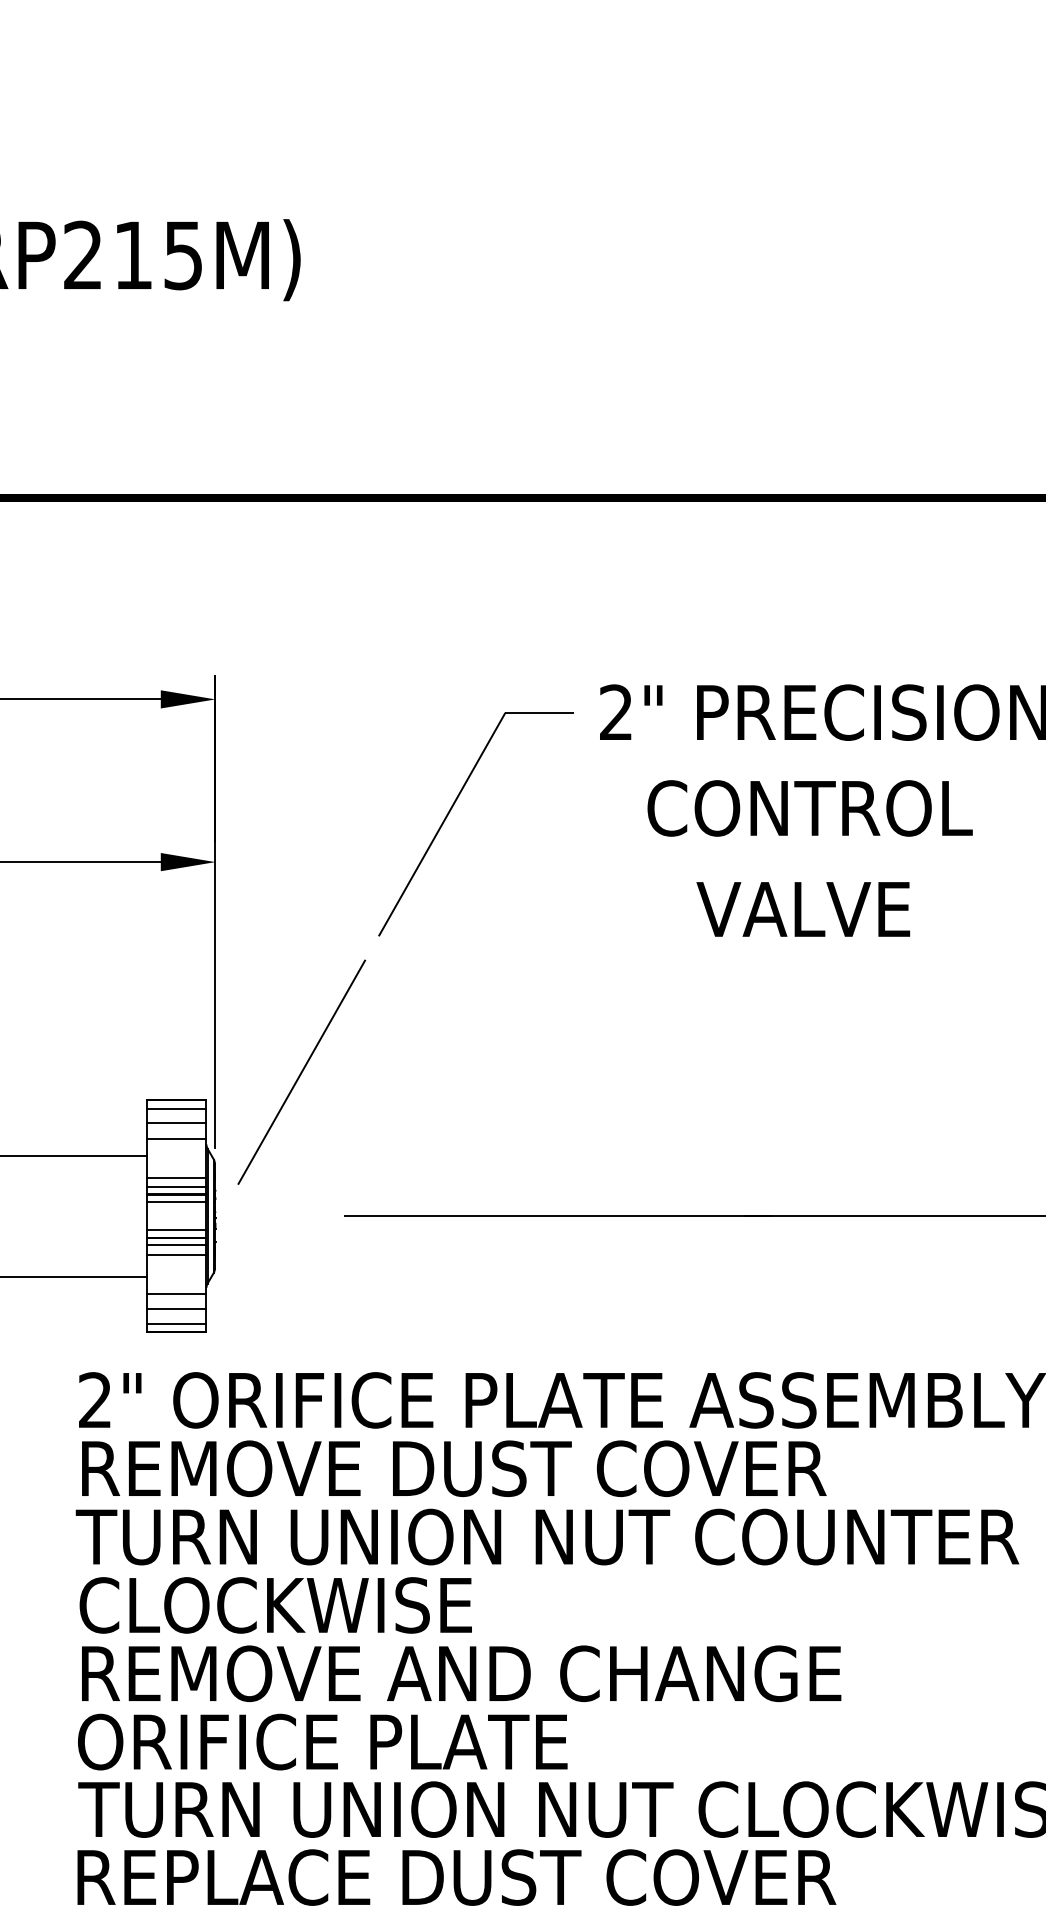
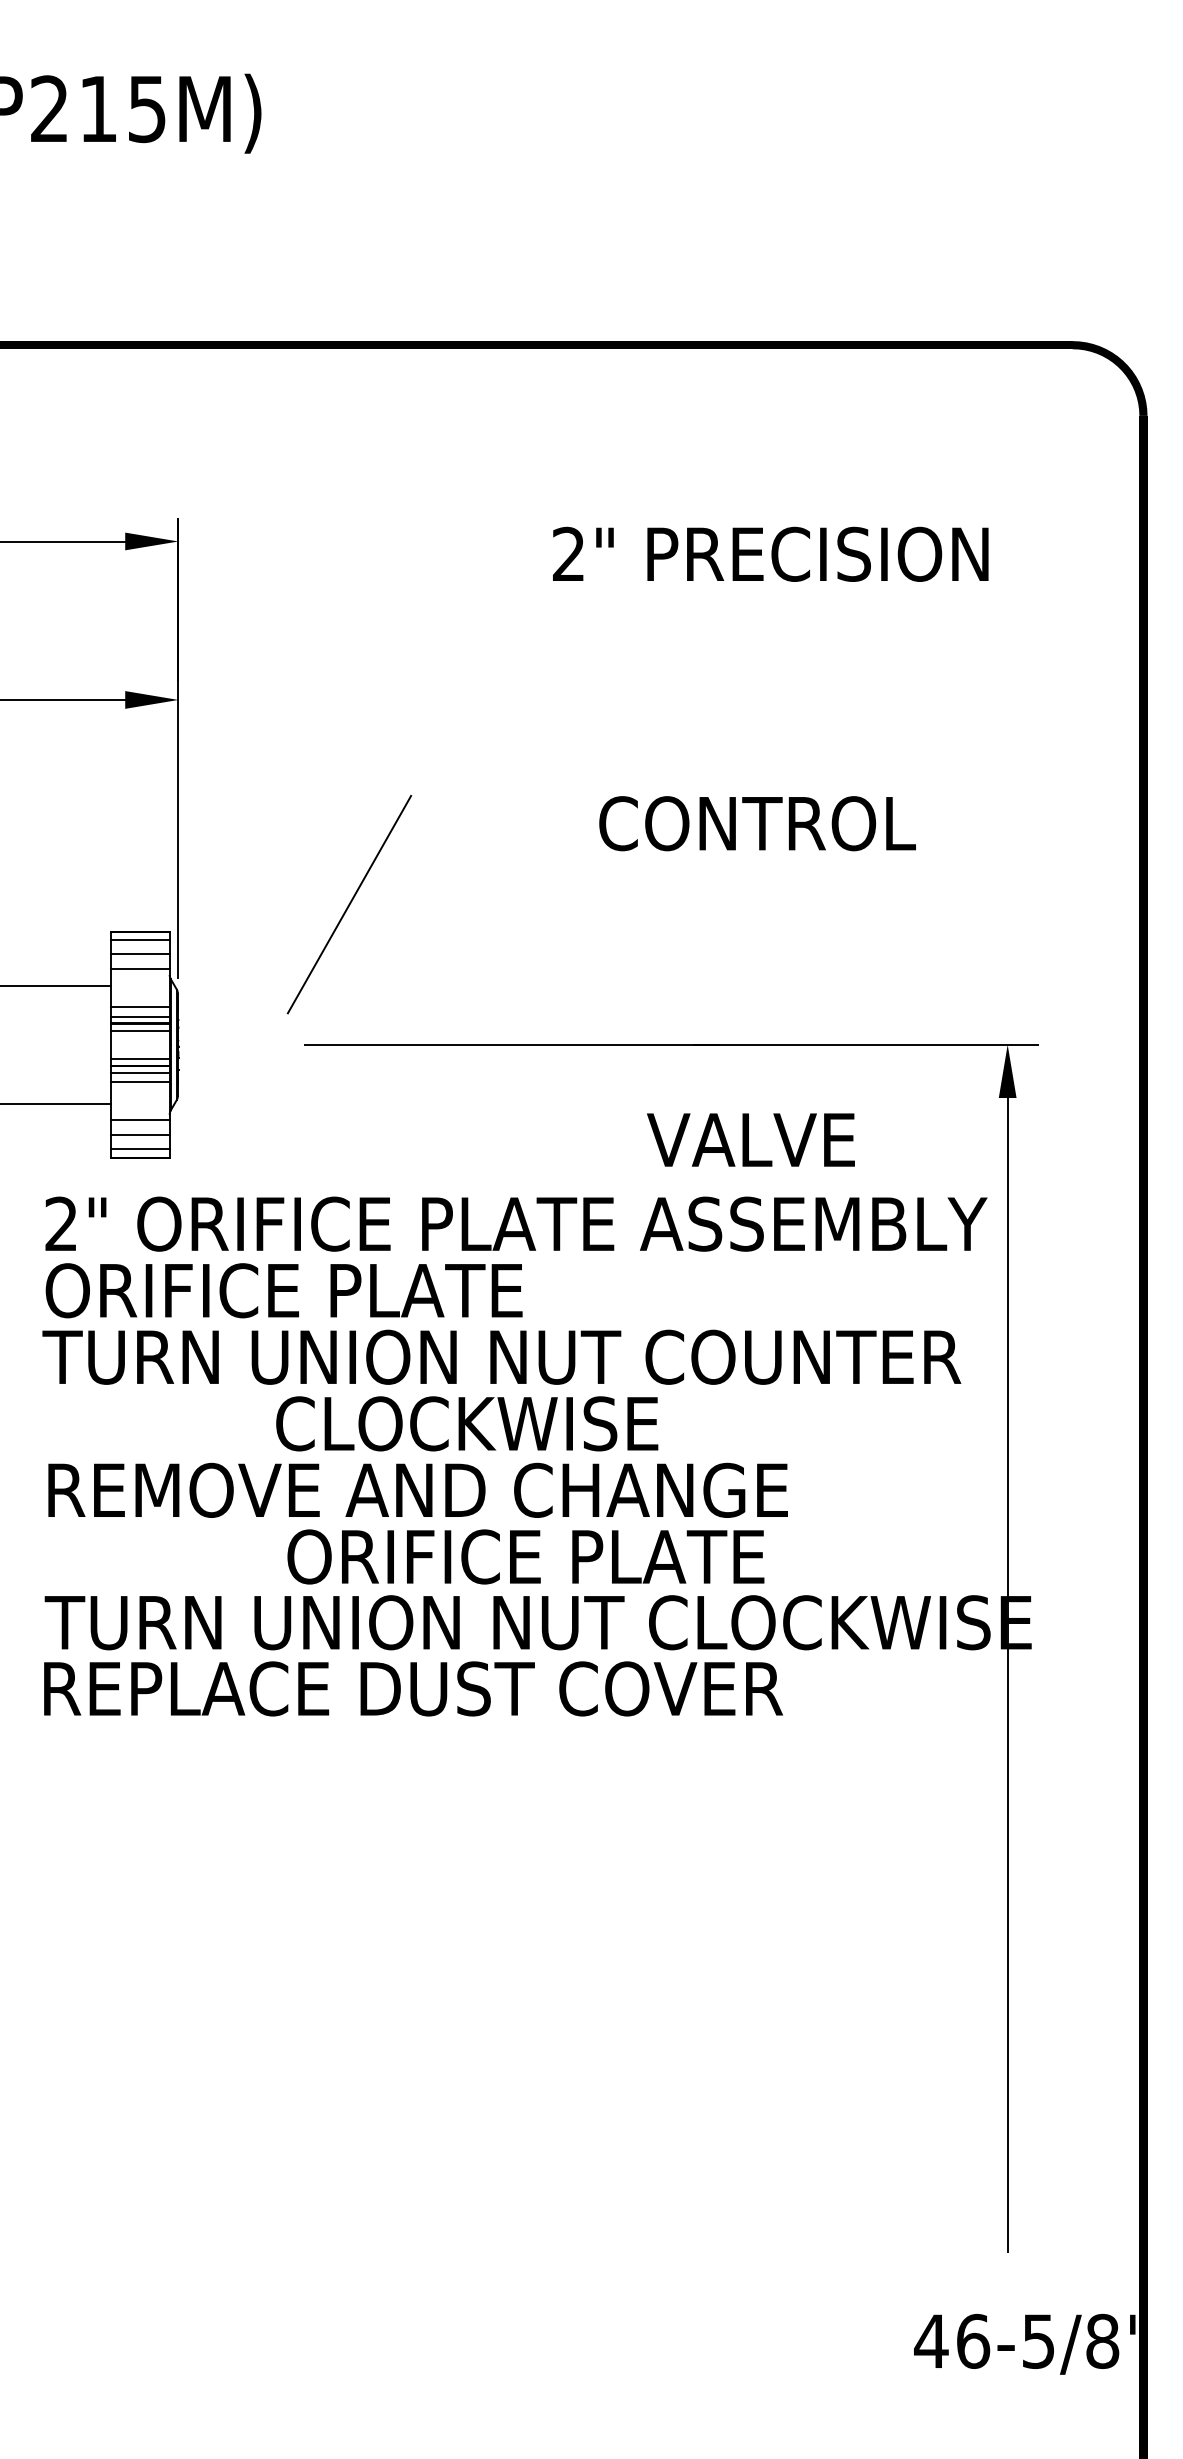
text: (810, 808) -> (757, 823), moved
part: (451, 810) -> (408, 649), removed
text: (802, 908) -> (750, 1139), moved
line: (301, 1072) -> (349, 904), moved
text: (452, 1468) -> (409, 1290), REMOVE DUST COVER -> ORIFICE PLATE
text: (276, 1605) -> (467, 1423), moved
text: (322, 1741) -> (525, 1556), moved

